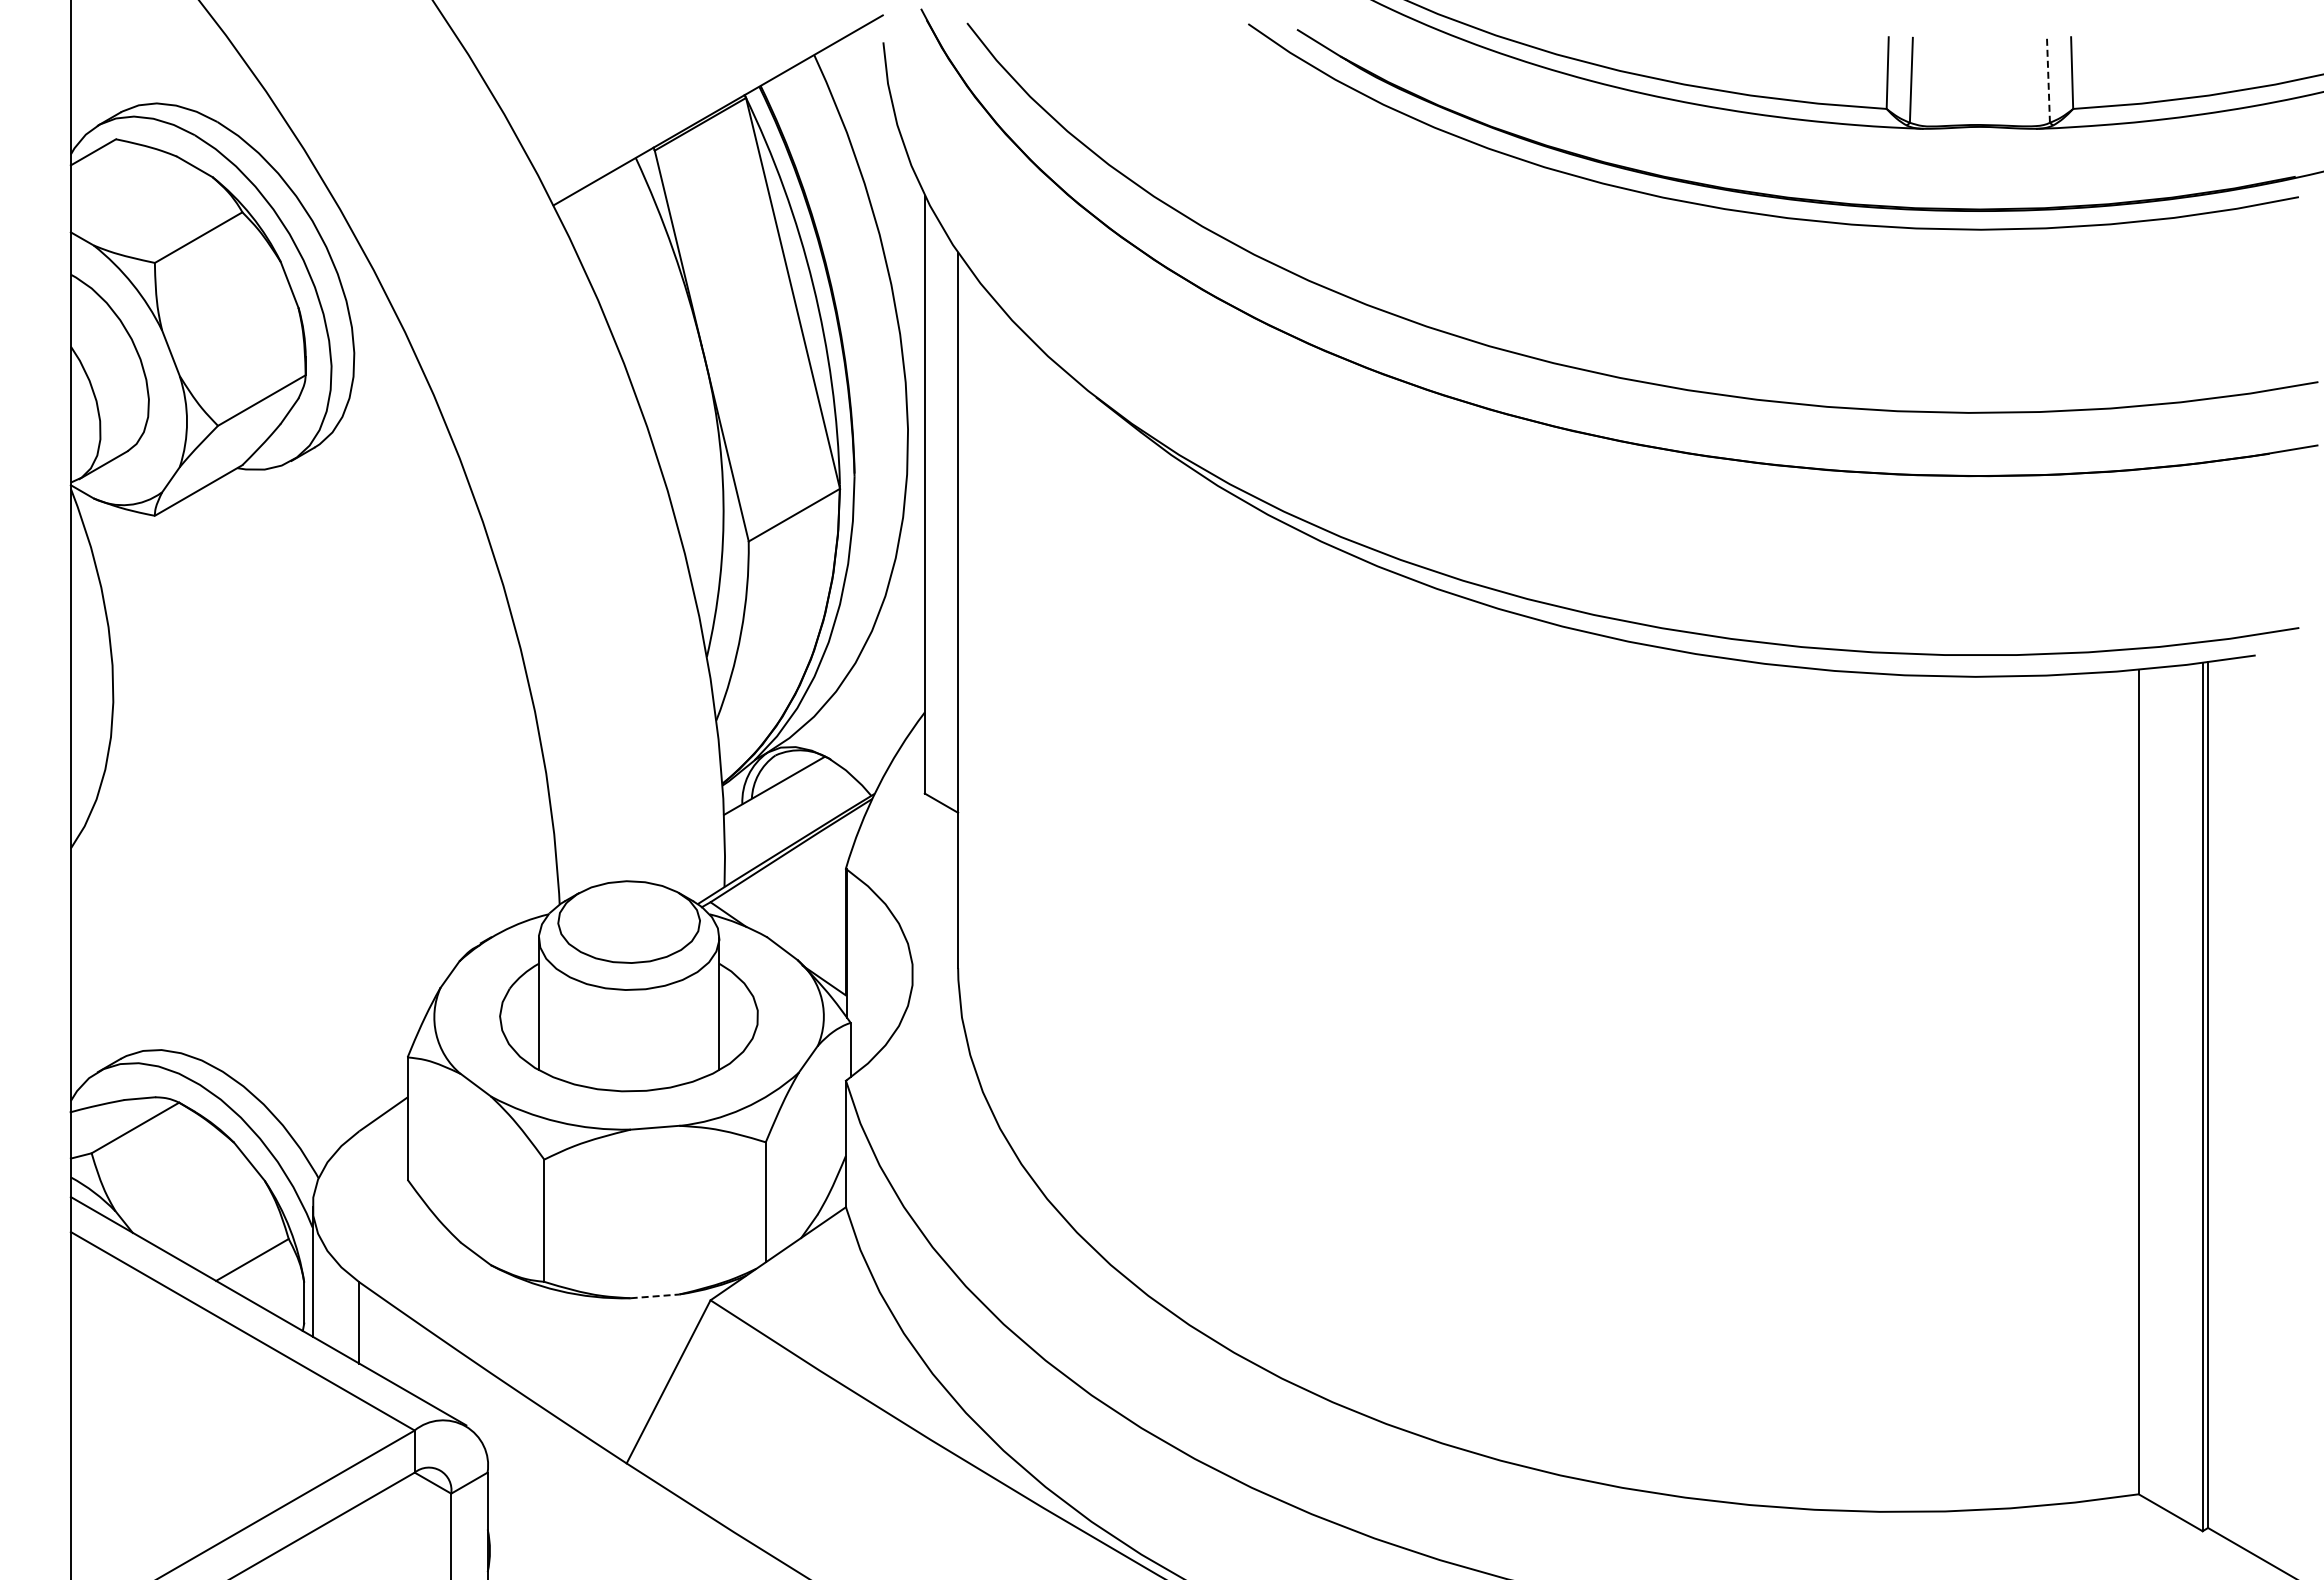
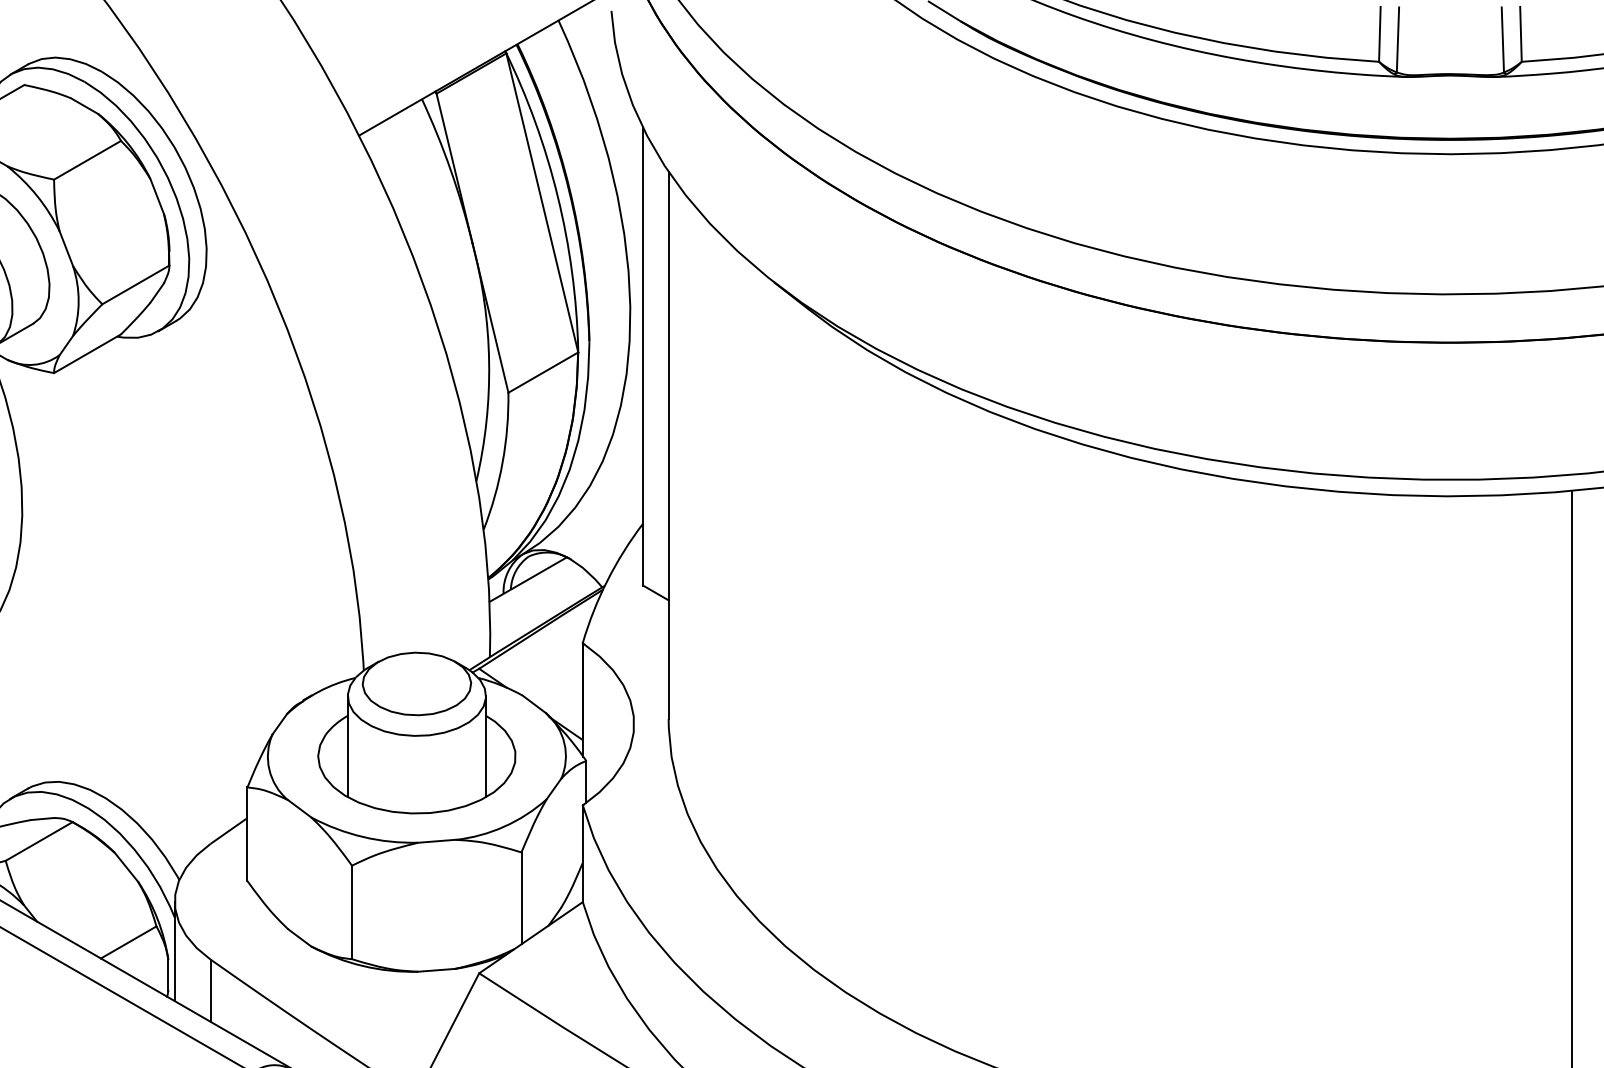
line: (2048, 79) -> (1502, 39), dashed -> solid
line: (655, 1296) -> (437, 970), dashed -> solid

